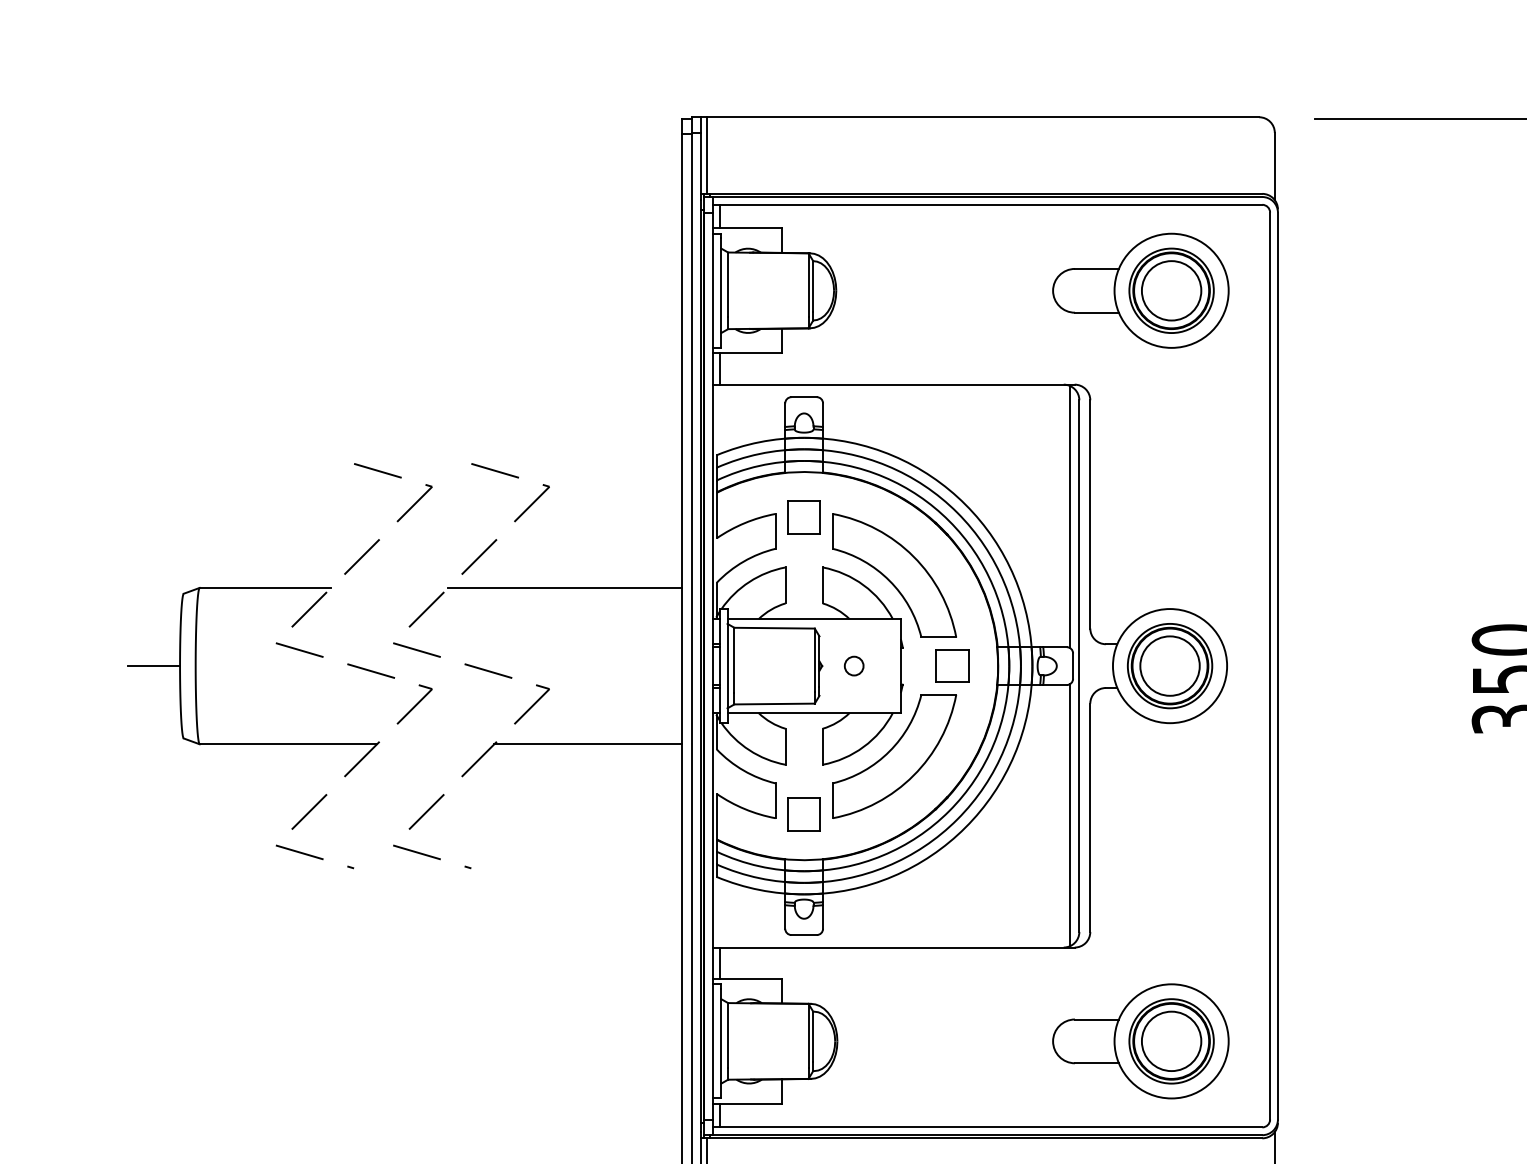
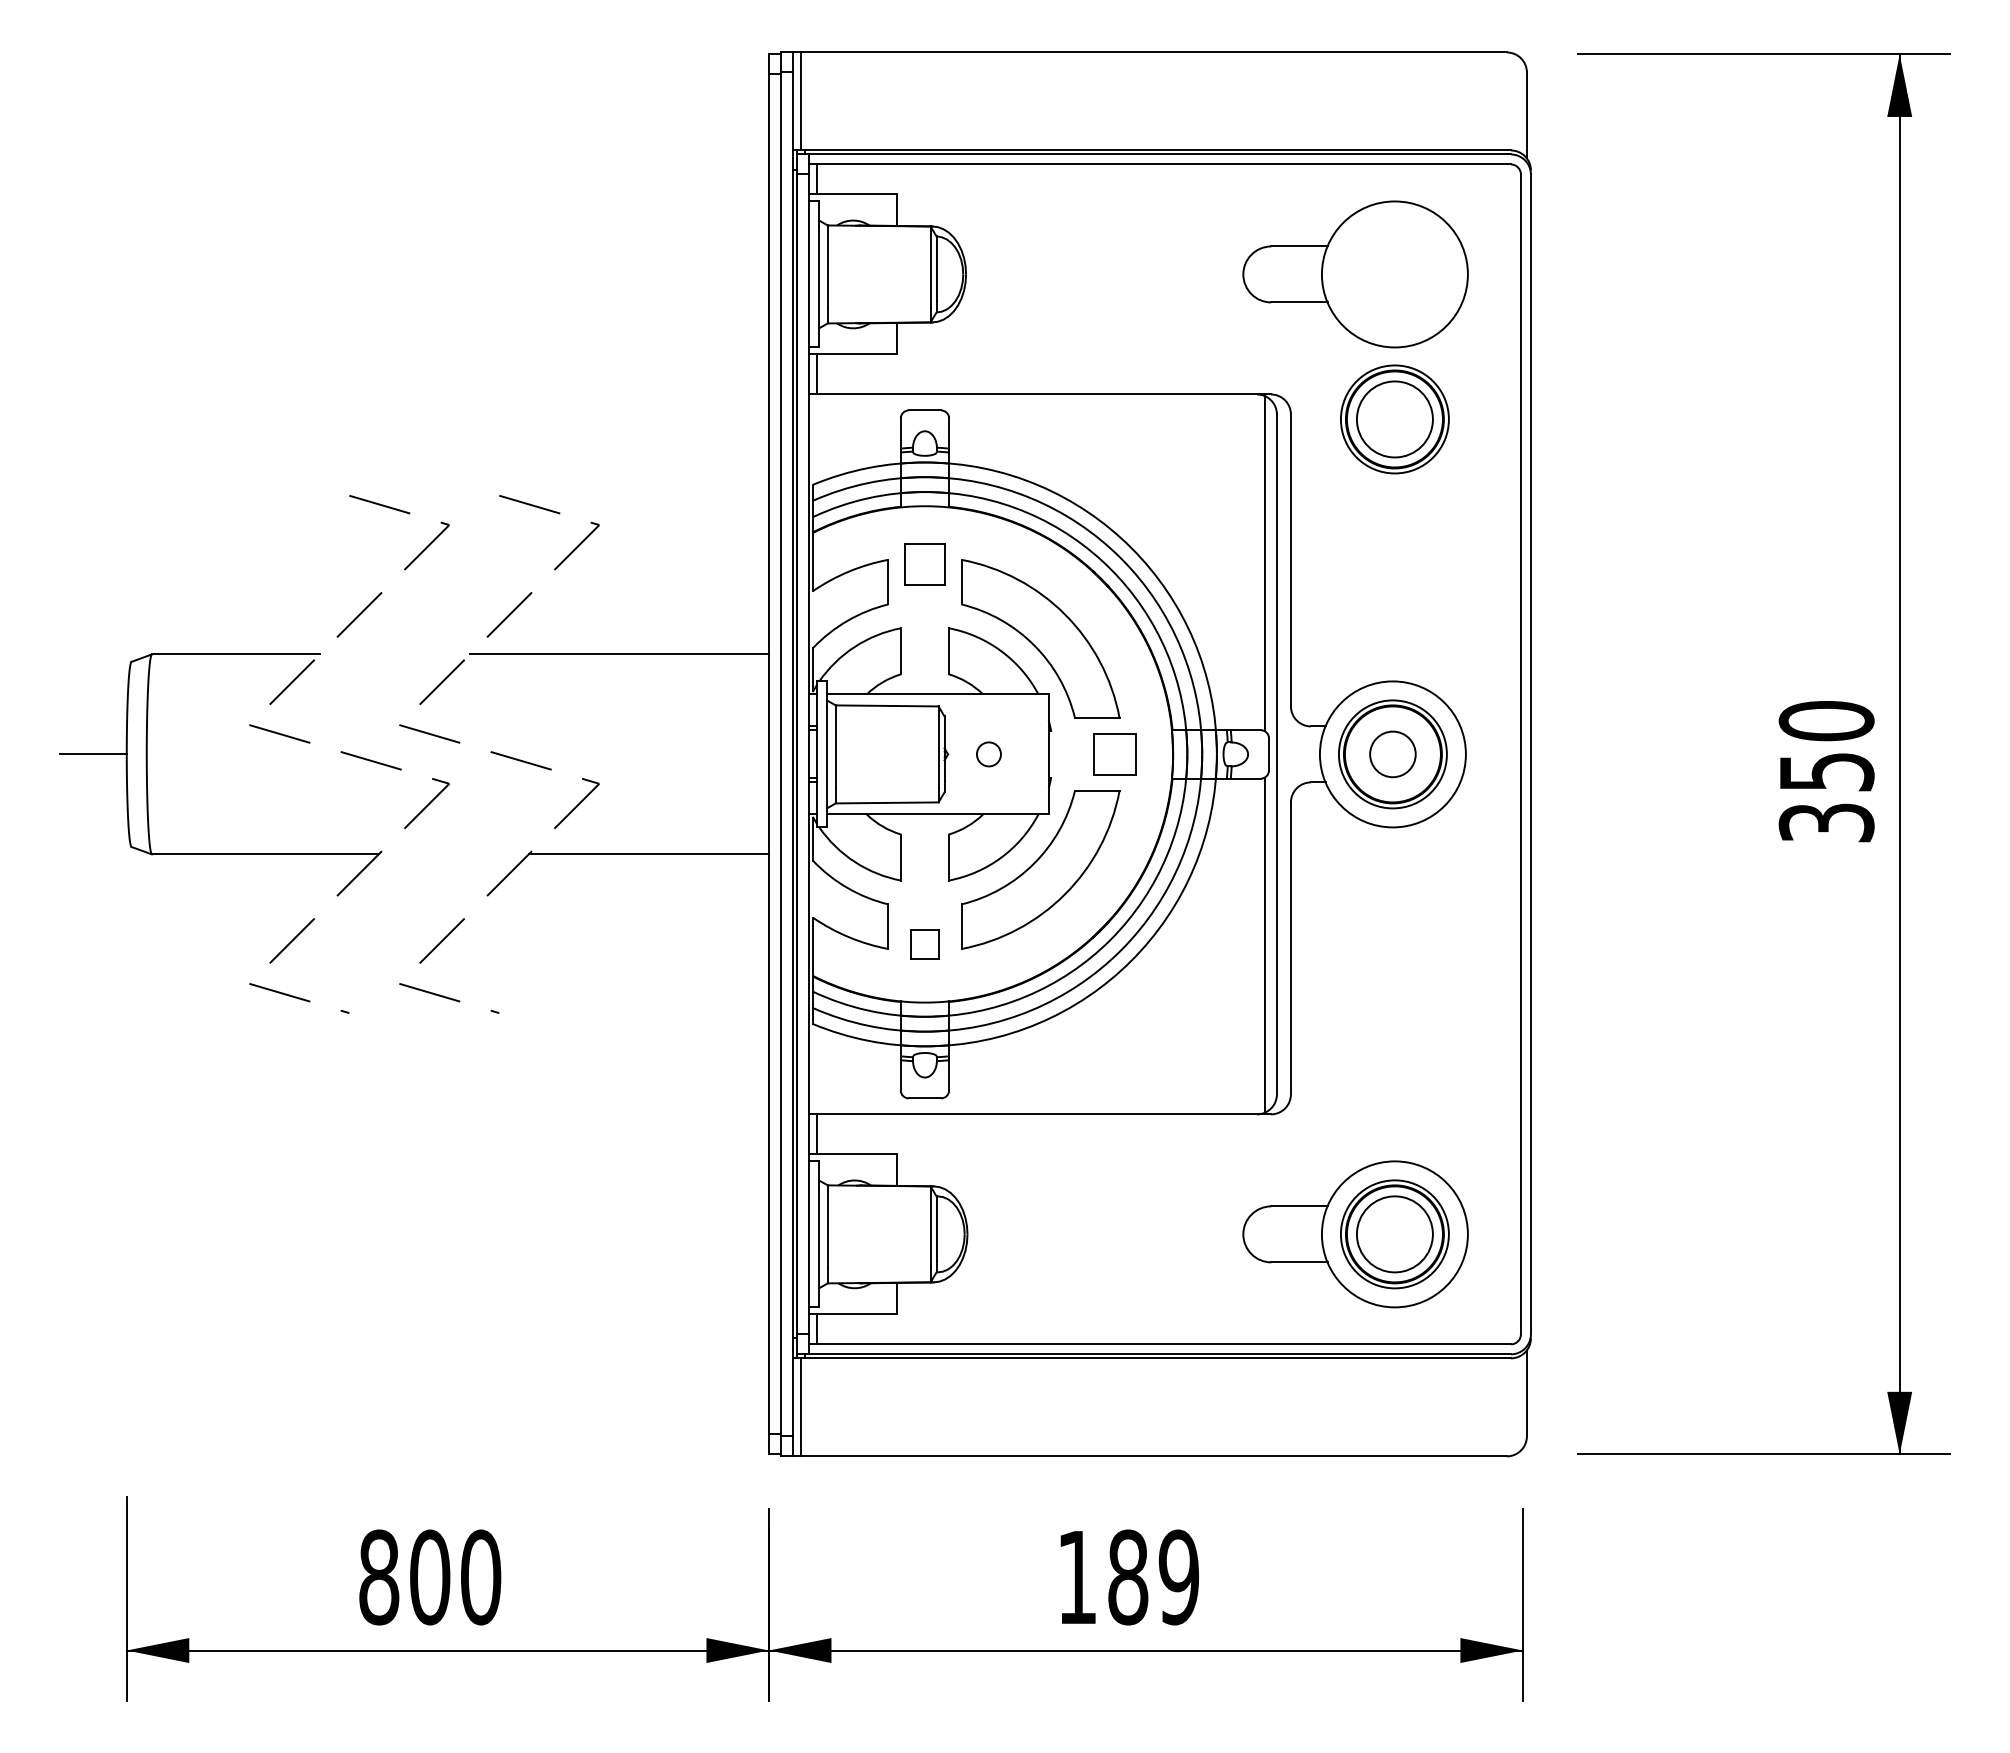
part: (1171, 290) -> (1394, 419), moved
circle: (1169, 666) -> (1392, 754), size x0.6
part: (803, 813) -> (924, 943), size x0.7

